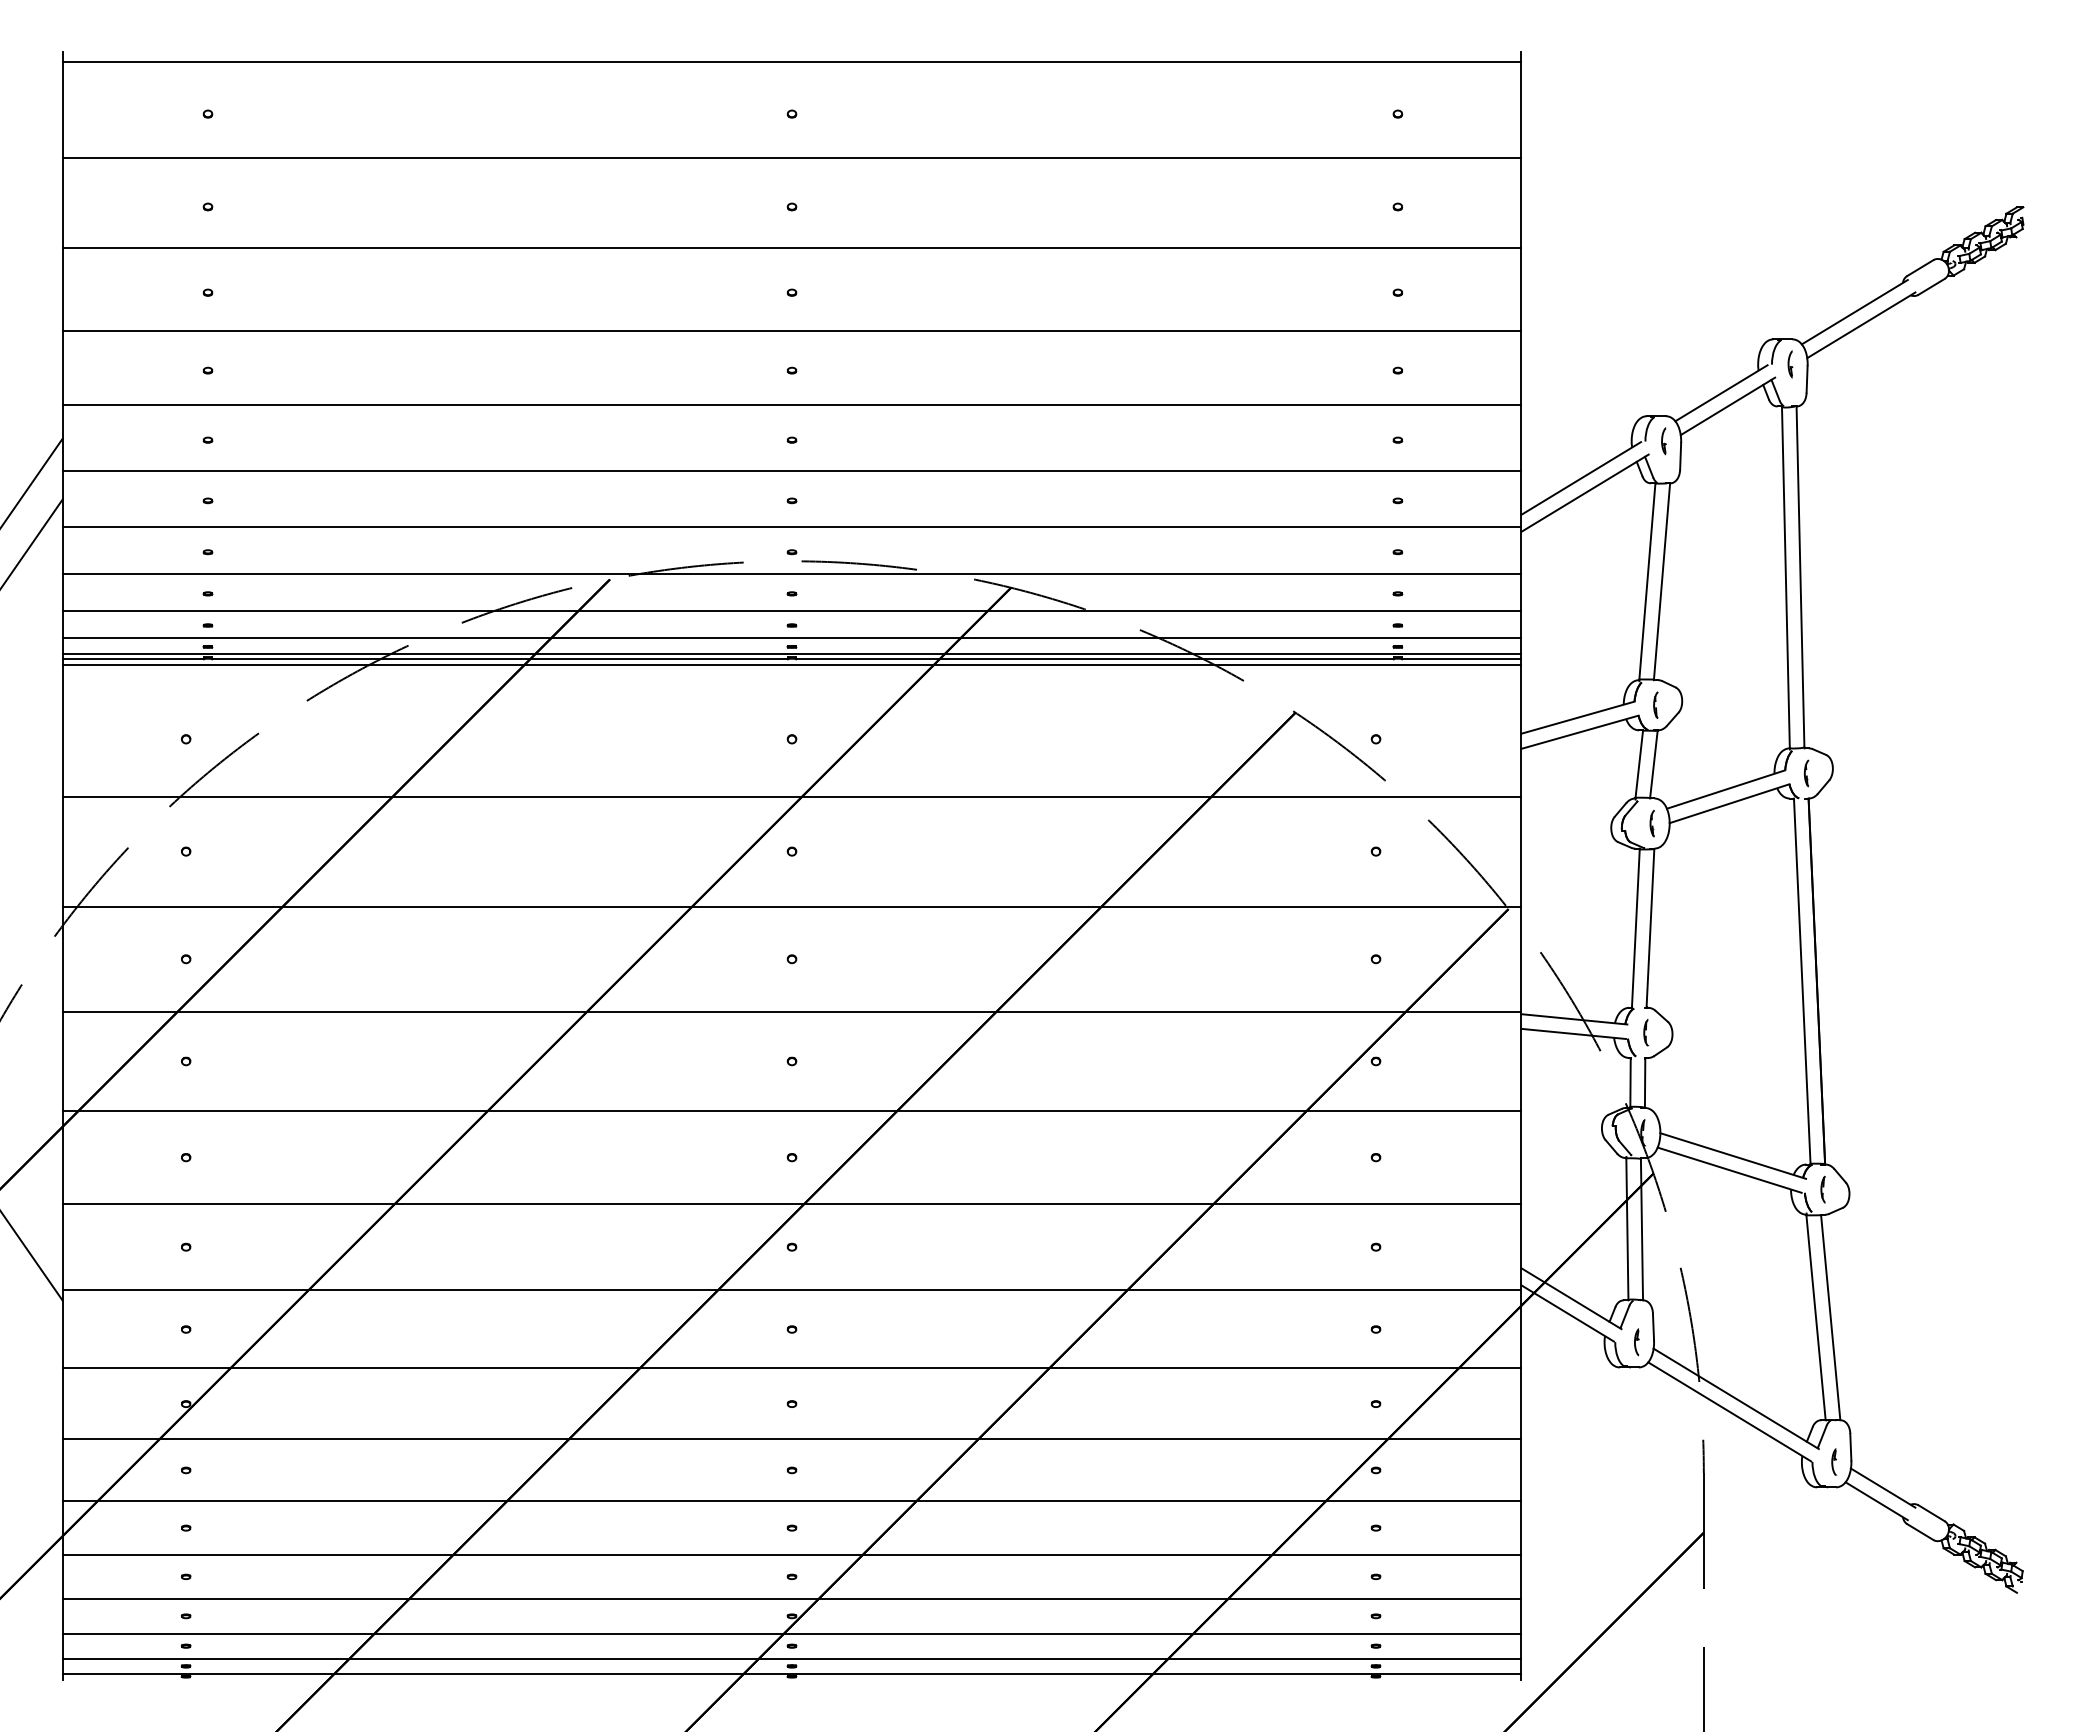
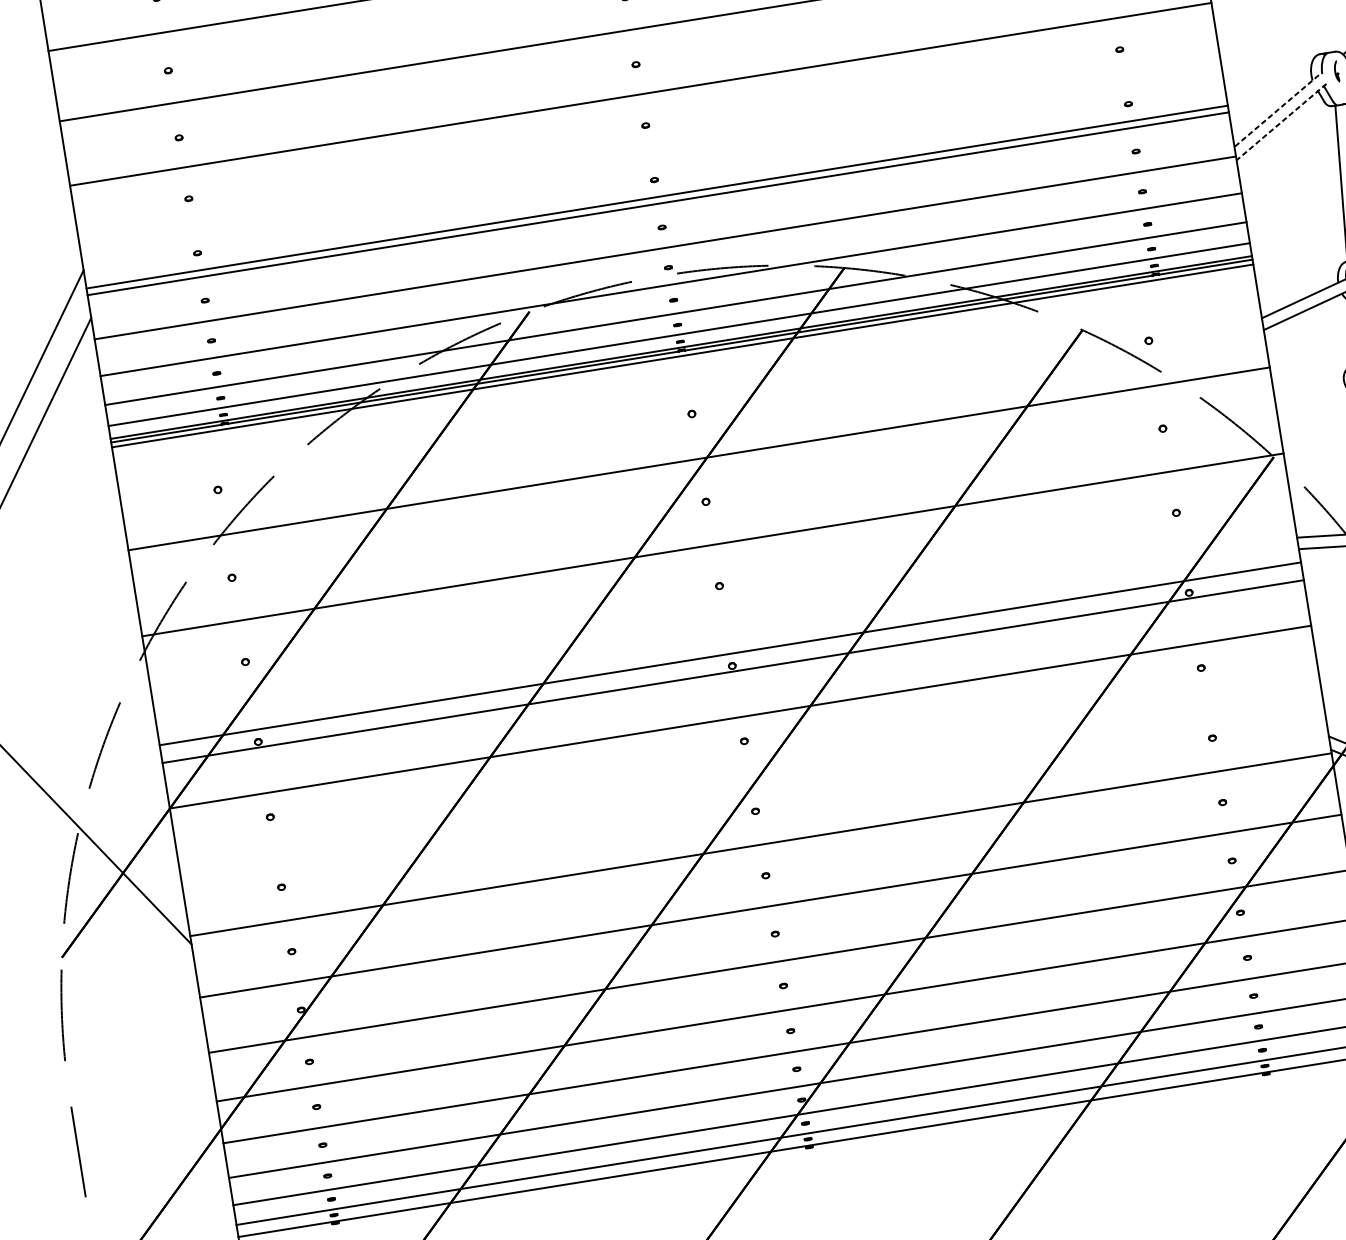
line: (791, 405) -> (656, 197), moved
line: (1581, 478) -> (1276, 111), solid -> dashed
line: (1584, 493) -> (1281, 122), solid -> dashed
line: (791, 1011) -> (732, 671), moved
line: (791, 1110) -> (729, 653), moved
line: (791, 1203) -> (740, 717), moved

